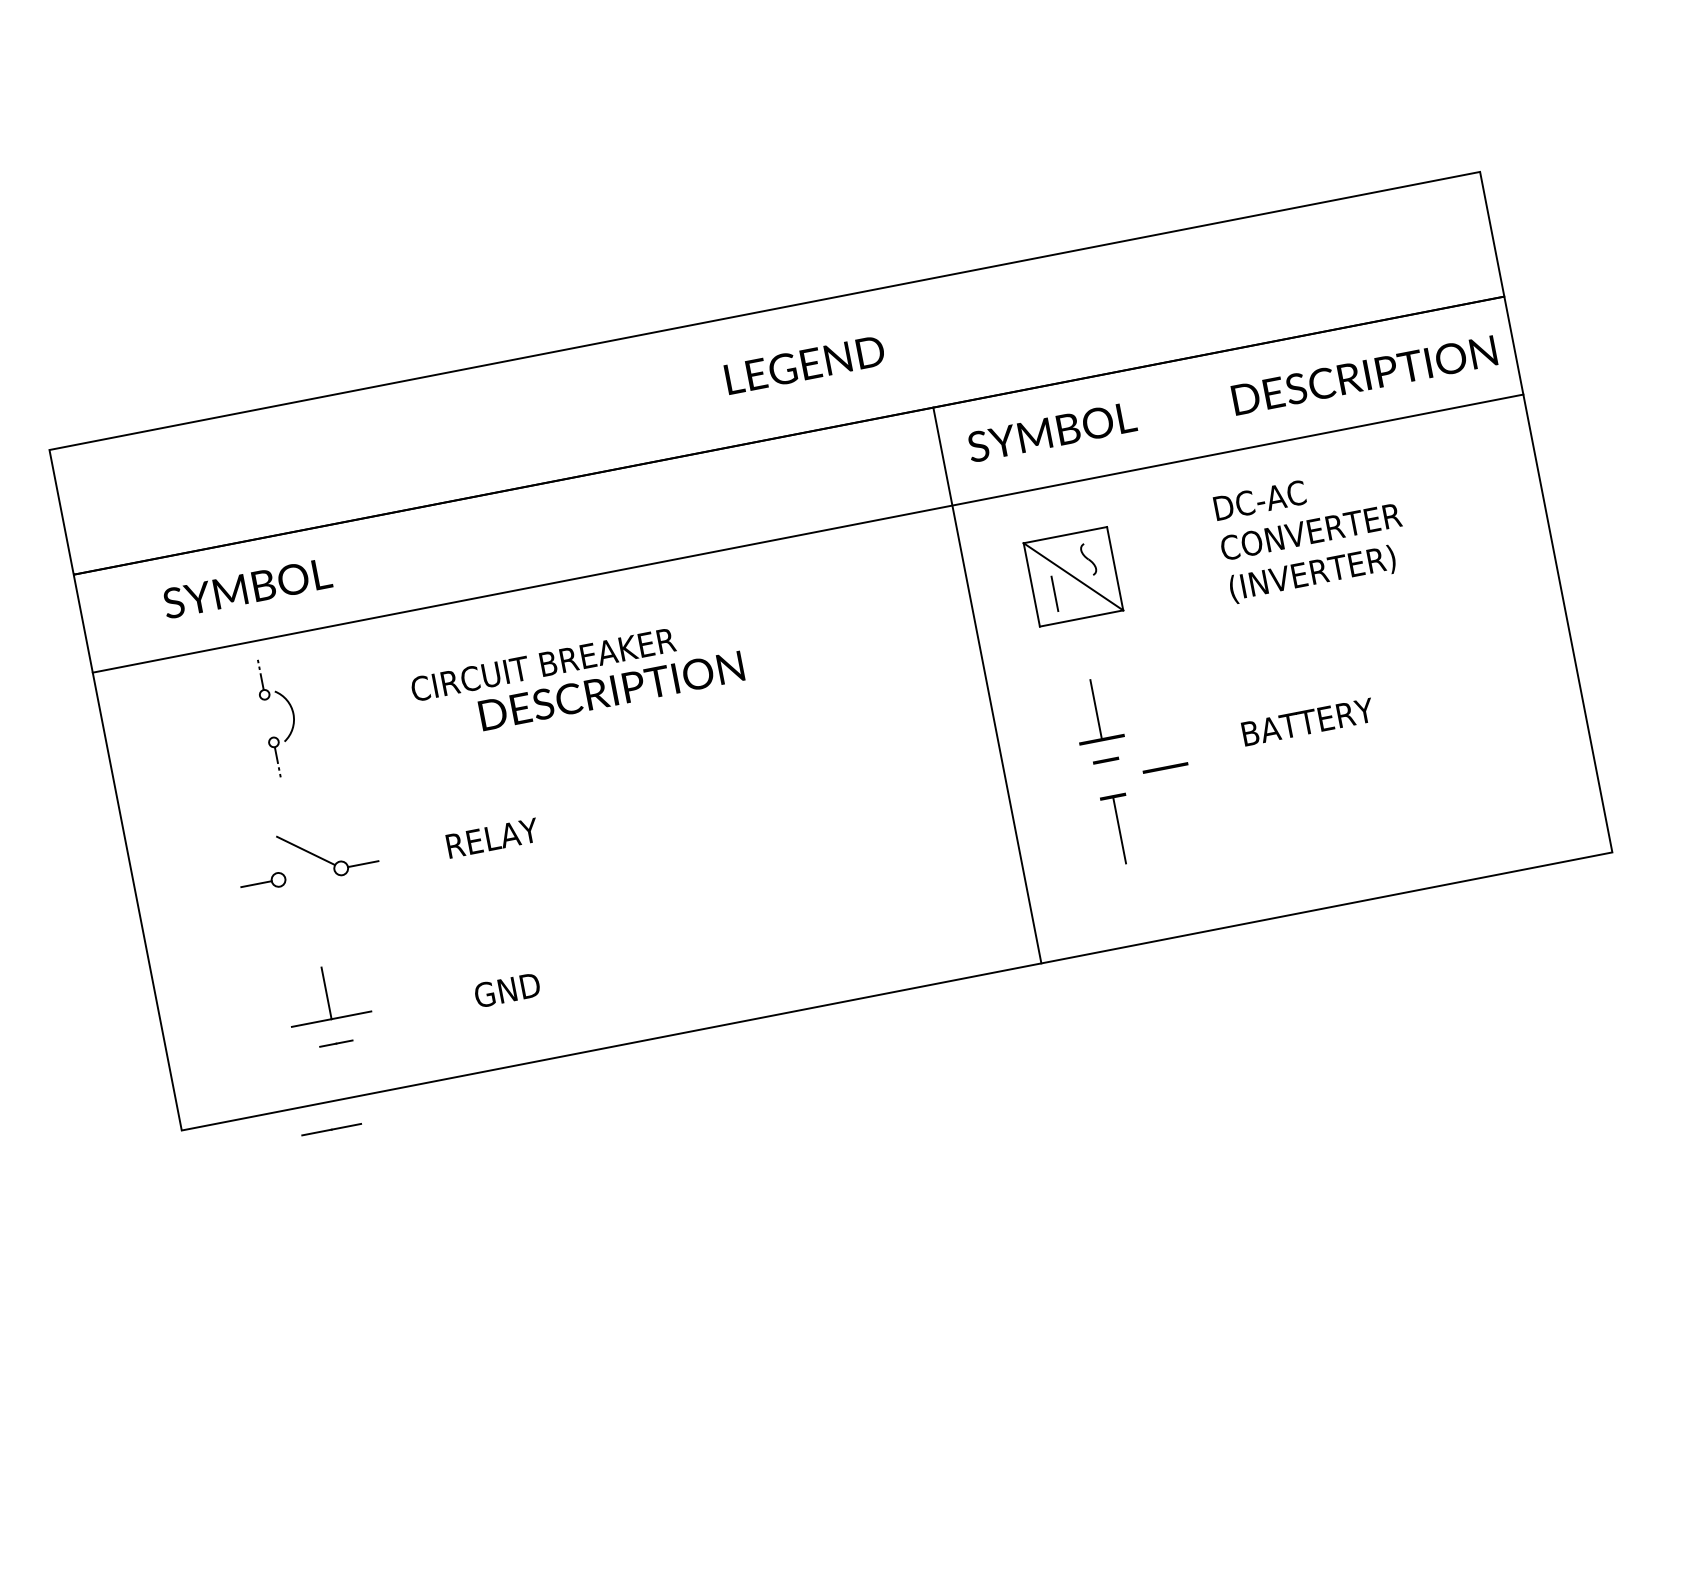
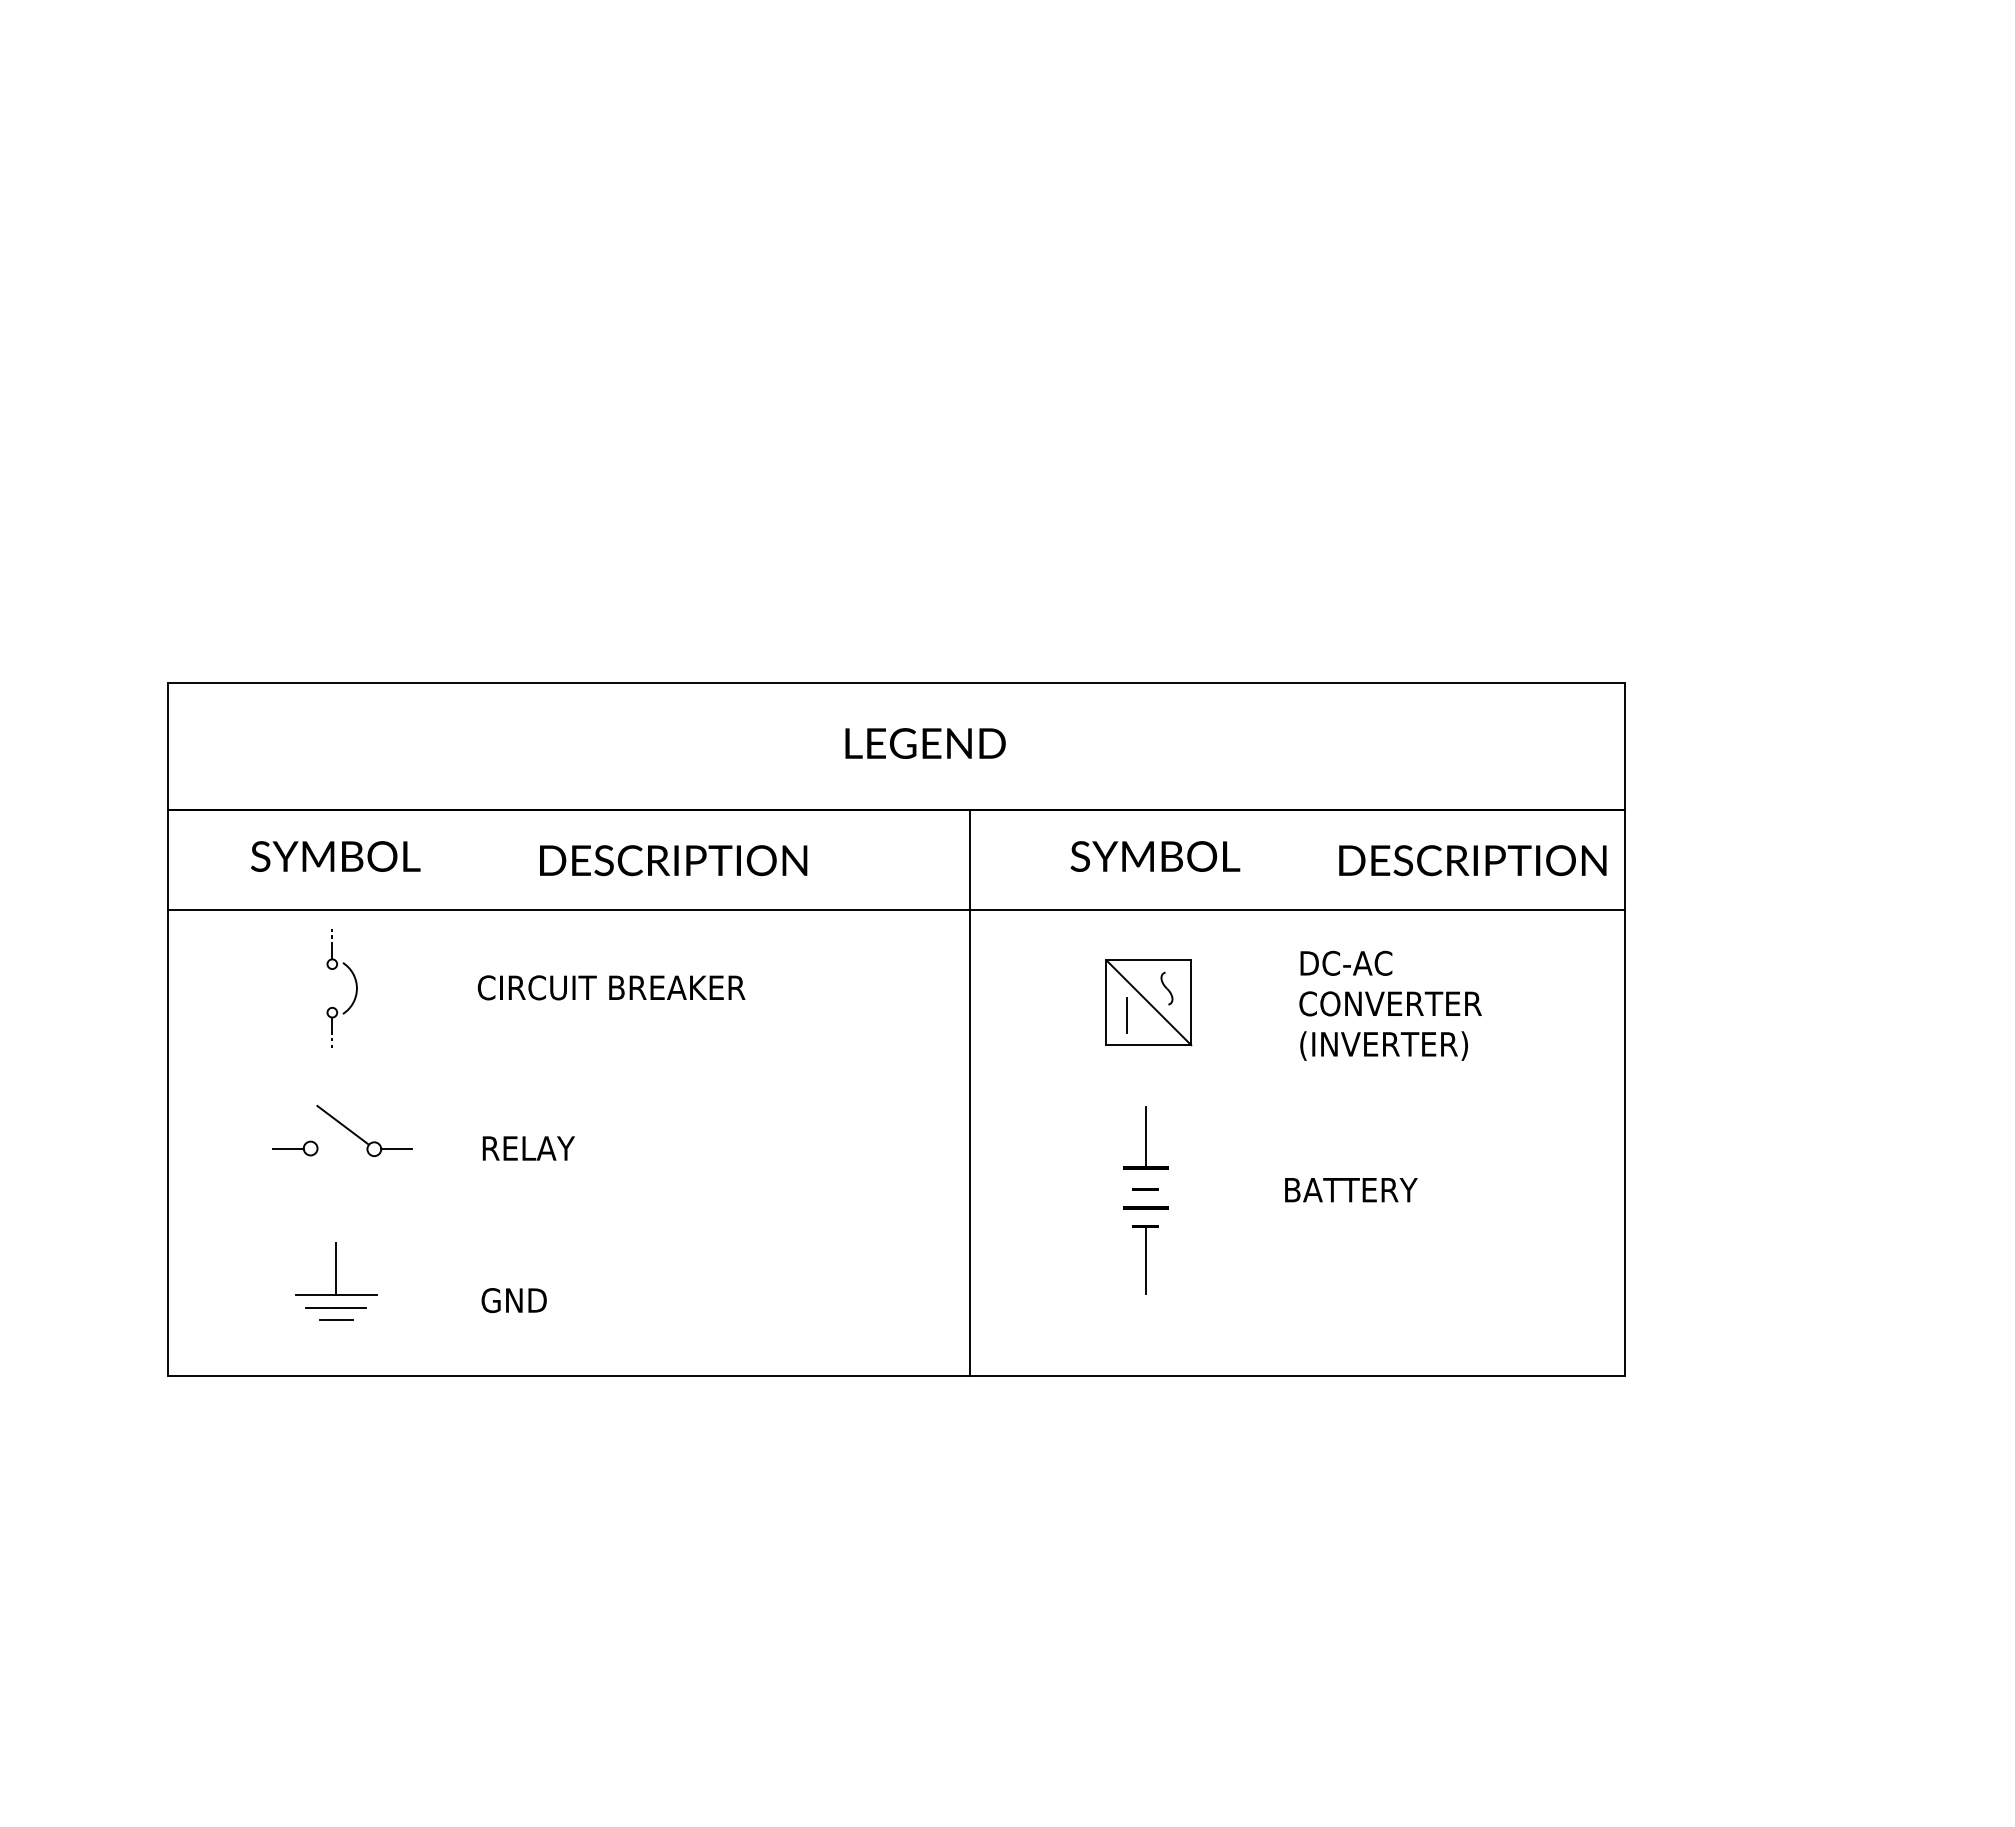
line: (987, 685) -> (969, 1092), moved
text: (611, 690) -> (673, 860), moved
line: (1165, 767) -> (1145, 1207), moved
line: (330, 1129) -> (335, 1307), moved

